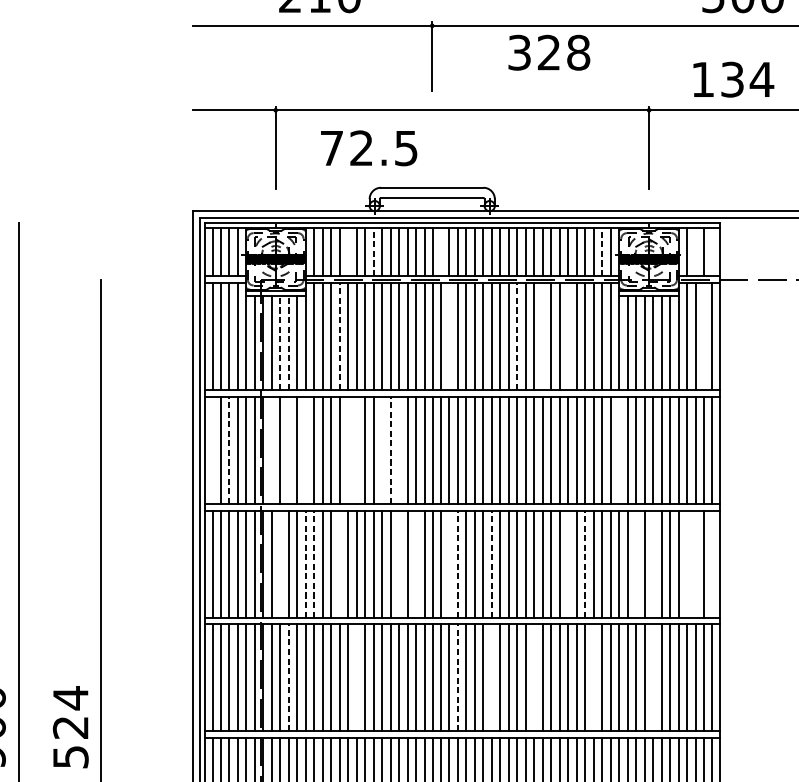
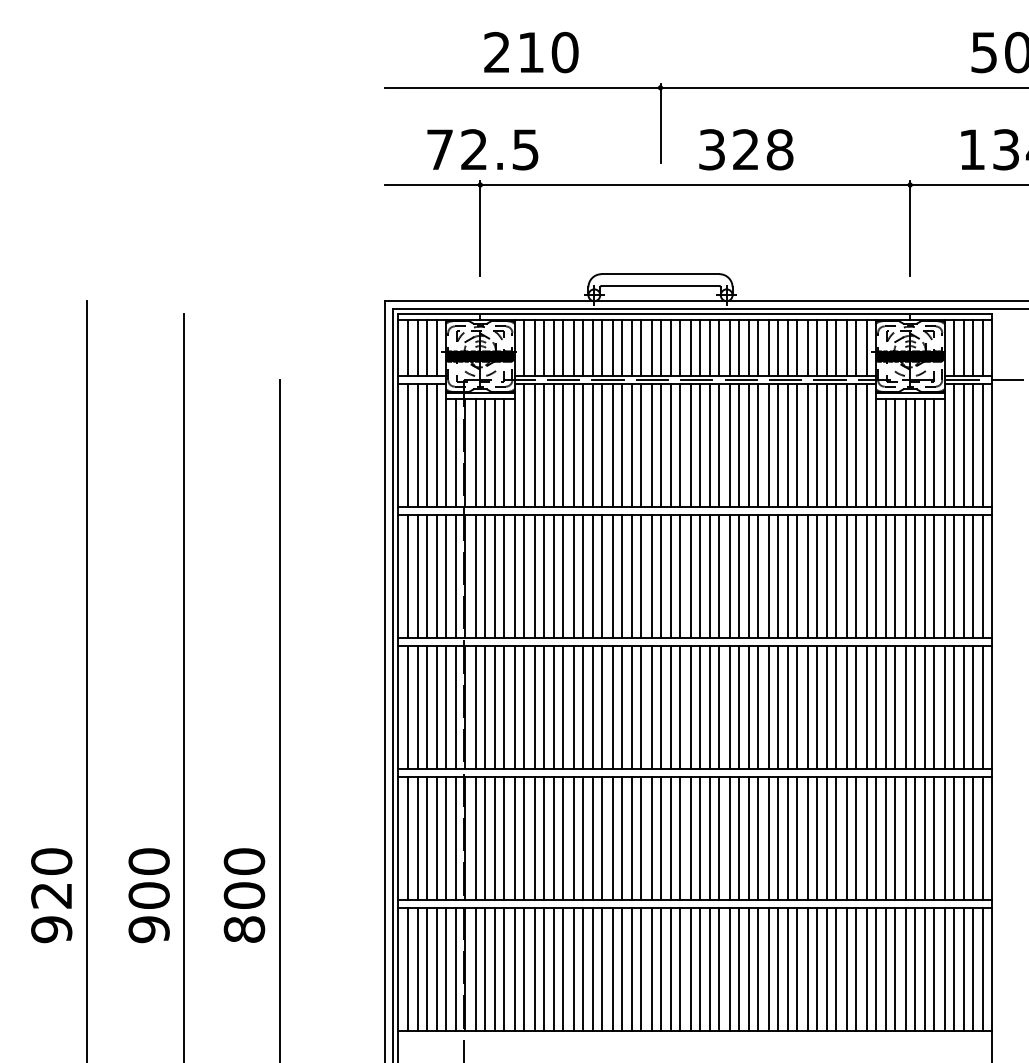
text: (549, 52) -> (746, 149), moved
text: (368, 148) -> (482, 149), moved
line: (347, 251) -> (563, 347), added
line: (441, 251) -> (671, 347), added
line: (695, 251) -> (963, 347), added
line: (711, 251) -> (982, 347), added
line: (374, 252) -> (593, 348), dashed -> solid
line: (601, 252) -> (855, 348), dashed -> solid
line: (449, 335) -> (680, 444), added
line: (543, 335) -> (788, 444), added
line: (567, 335) -> (816, 444), added
line: (703, 335) -> (972, 444), added
line: (340, 336) -> (554, 445), dashed -> solid
line: (517, 336) -> (758, 445), dashed -> solid
line: (279, 342) -> (484, 452), dashed -> solid
line: (288, 342) -> (495, 452), dashed -> solid
line: (212, 449) -> (407, 575), added
line: (271, 449) -> (475, 575), added
line: (288, 449) -> (495, 575), added
line: (305, 449) -> (514, 575), added
line: (347, 449) -> (563, 575), added
line: (356, 449) -> (573, 575), added
line: (381, 449) -> (602, 575), added
line: (398, 449) -> (621, 575), added
line: (619, 449) -> (875, 575), added
line: (228, 450) -> (426, 576), dashed -> solid
line: (390, 450) -> (612, 576), dashed -> solid
line: (279, 564) -> (484, 707), added
line: (305, 564) -> (514, 707), dashed -> solid
line: (313, 564) -> (523, 707), dashed -> solid
line: (340, 564) -> (554, 707), added
line: (398, 564) -> (621, 707), added
line: (415, 564) -> (641, 707), added
line: (449, 564) -> (680, 707), added
line: (458, 564) -> (690, 707), dashed -> solid
line: (492, 564) -> (729, 707), dashed -> solid
line: (567, 564) -> (816, 707), added
line: (585, 564) -> (836, 707), dashed -> solid
line: (636, 564) -> (895, 707), added
line: (652, 564) -> (914, 707), added
line: (686, 564) -> (953, 707), added
line: (695, 564) -> (963, 707), added
line: (711, 564) -> (982, 707), added
line: (288, 677) -> (495, 838), dashed -> solid
line: (356, 677) -> (573, 838), added
line: (458, 677) -> (690, 838), dashed -> solid
line: (492, 677) -> (729, 838), added
line: (533, 677) -> (777, 838), added
line: (593, 677) -> (846, 838), added
line: (652, 677) -> (914, 838), added
text: (70, 726) -> (244, 894), 524 -> 800

